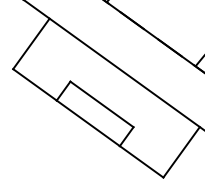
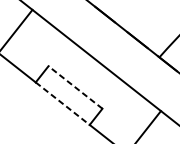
line: (101, 104) -> (75, 87), solid -> dashed
line: (88, 123) -> (62, 103), solid -> dashed

